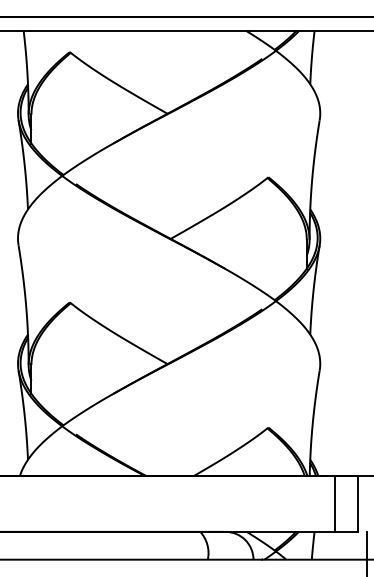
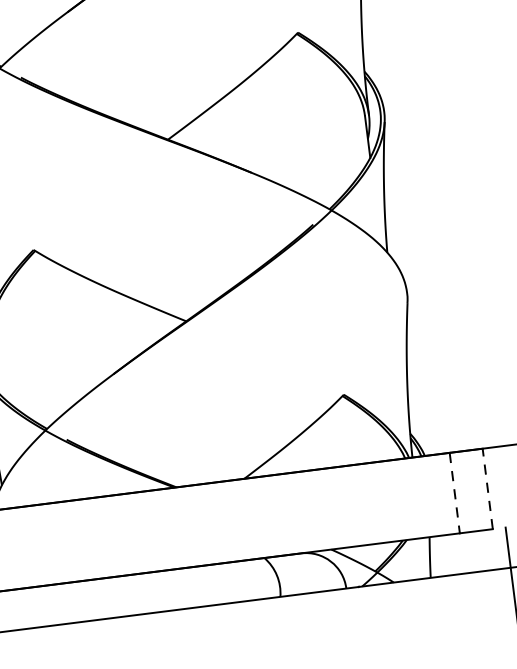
line: (335, 504) -> (454, 493), solid -> dashed
line: (358, 504) -> (488, 489), solid -> dashed

